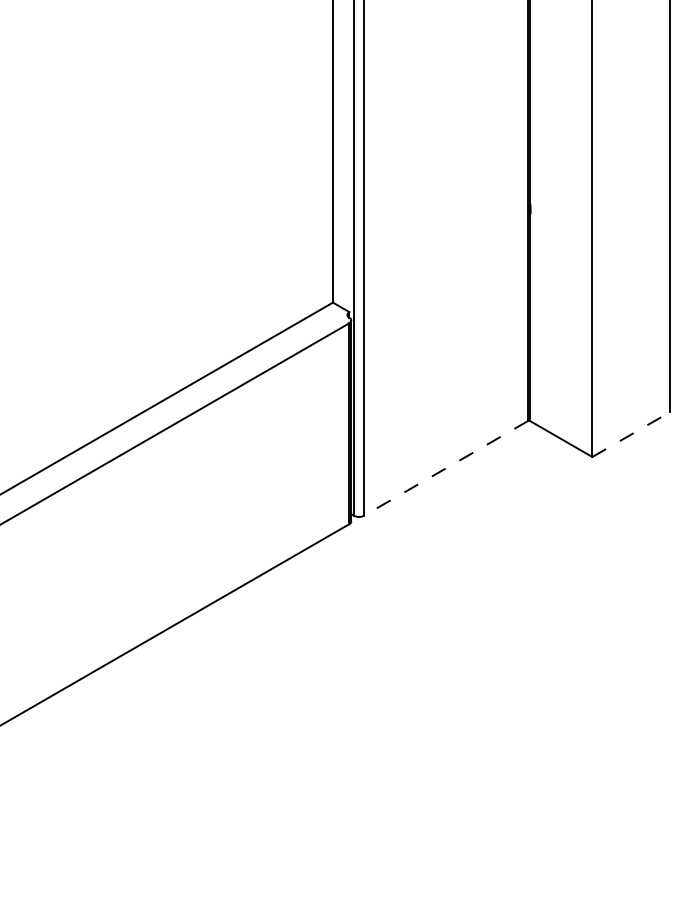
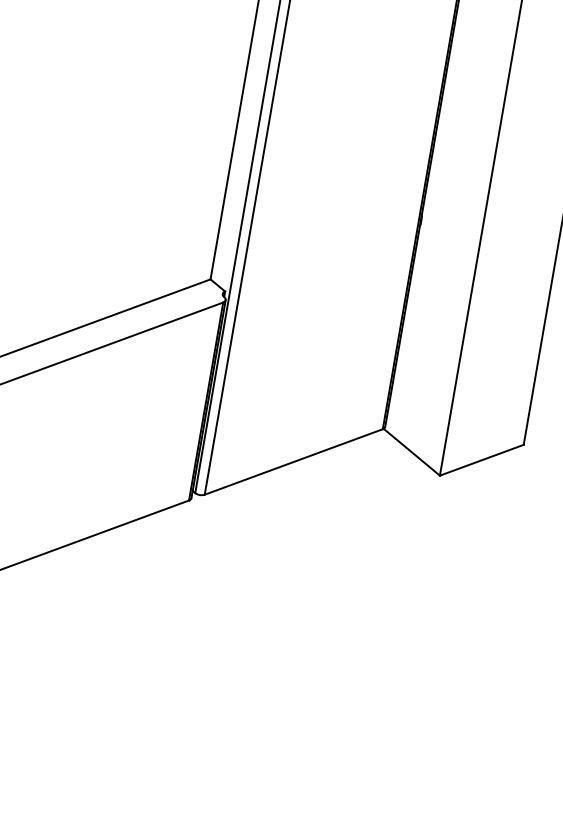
line: (631, 434) -> (482, 460), dashed -> solid
line: (446, 468) -> (294, 462), dashed -> solid

